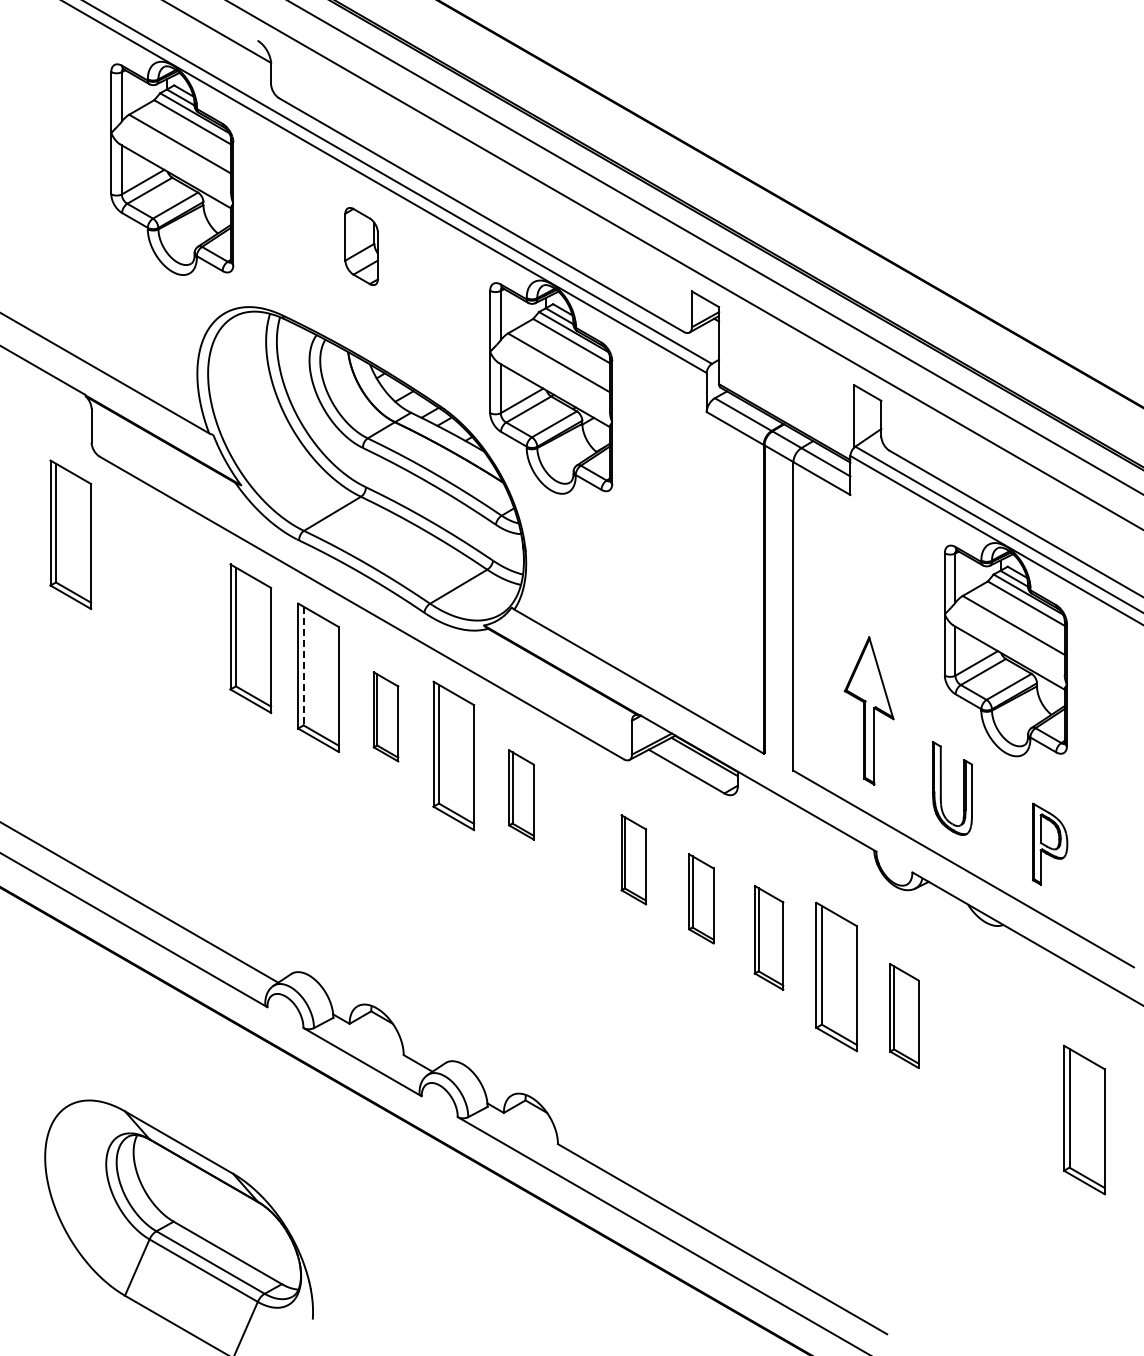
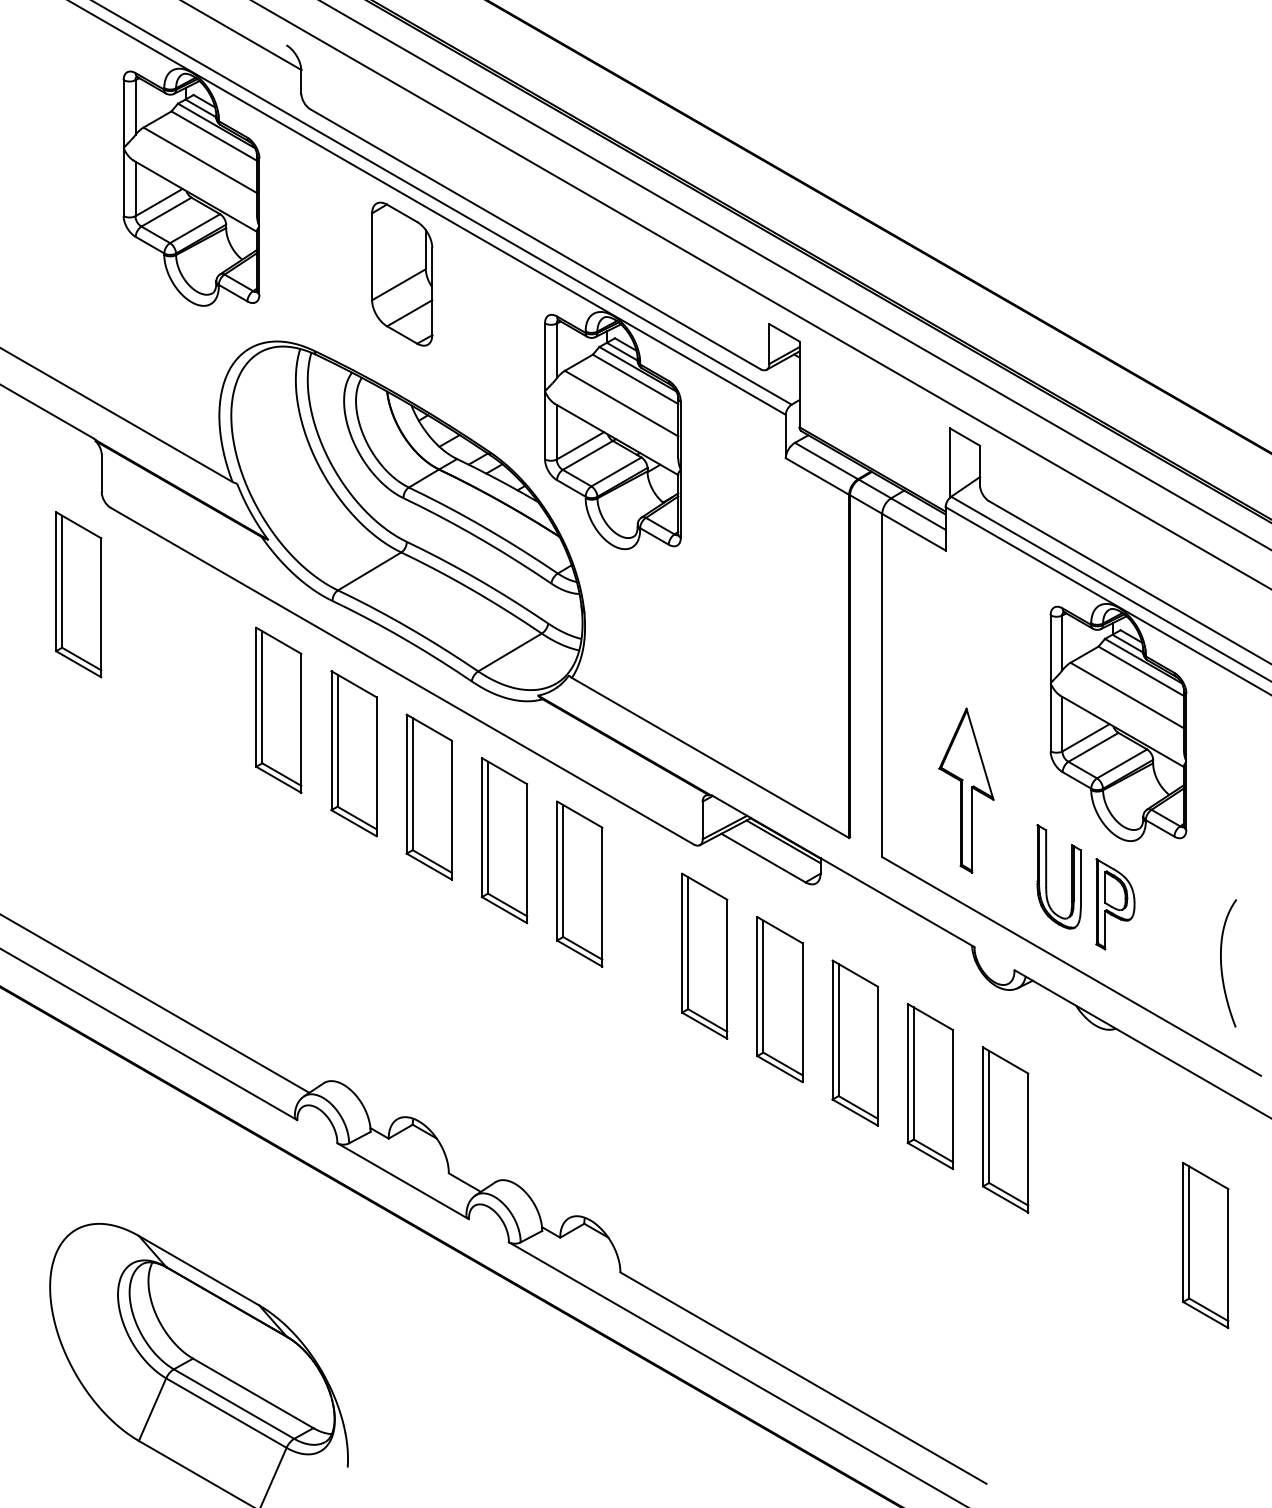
part: (361, 246) -> (401, 274), size x1.67
line: (303, 666) -> (337, 741), dashed -> solid
part: (385, 716) -> (428, 796), size x1.67
part: (521, 794) -> (579, 883), size x1.67
part: (1050, 843) -> (1115, 903), moved
part: (633, 859) -> (704, 955), size x1.67
curve: (1099, 867) -> (1222, 964), added
part: (701, 898) -> (780, 999), size x1.67
part: (768, 937) -> (854, 1042), size x1.43
part: (904, 1015) -> (1005, 1129), size x1.43

